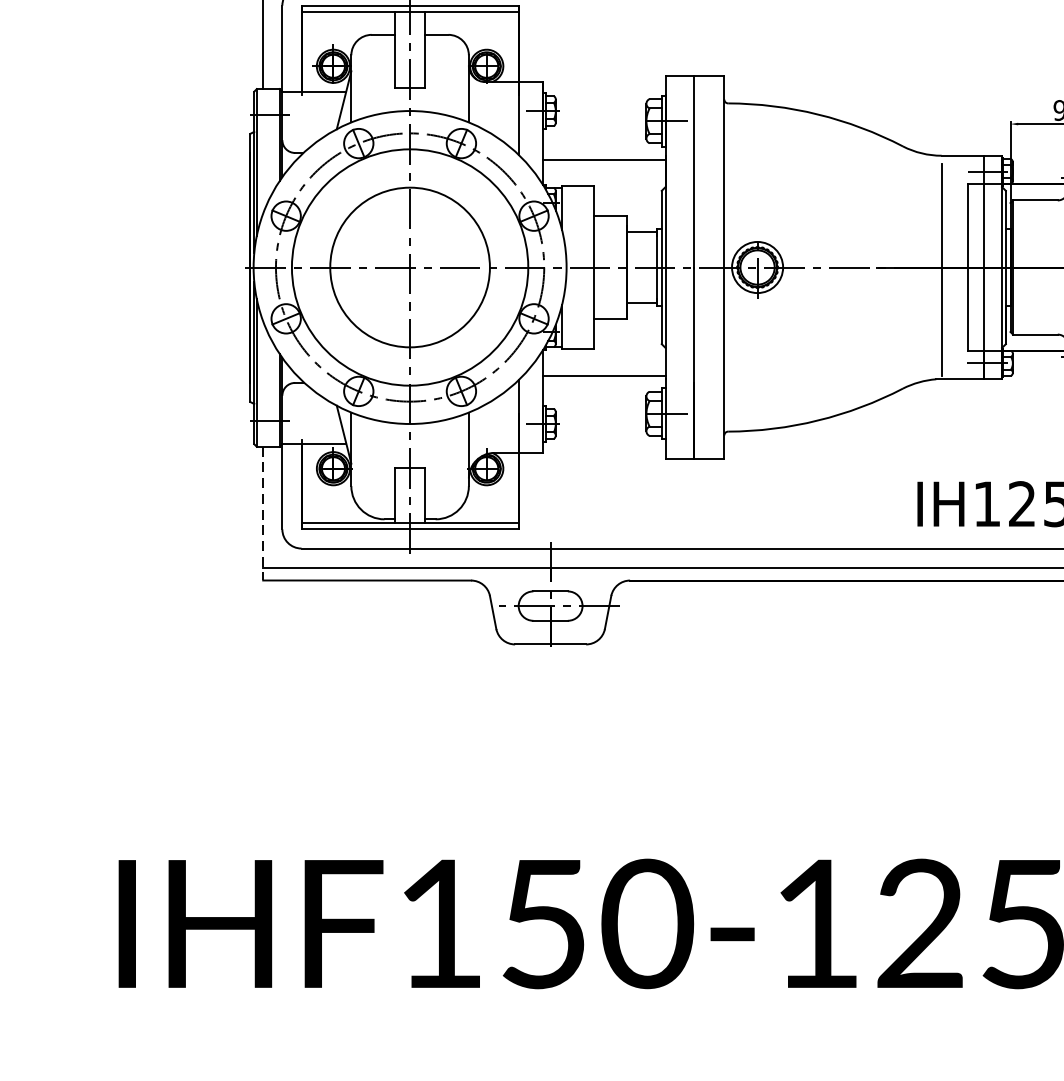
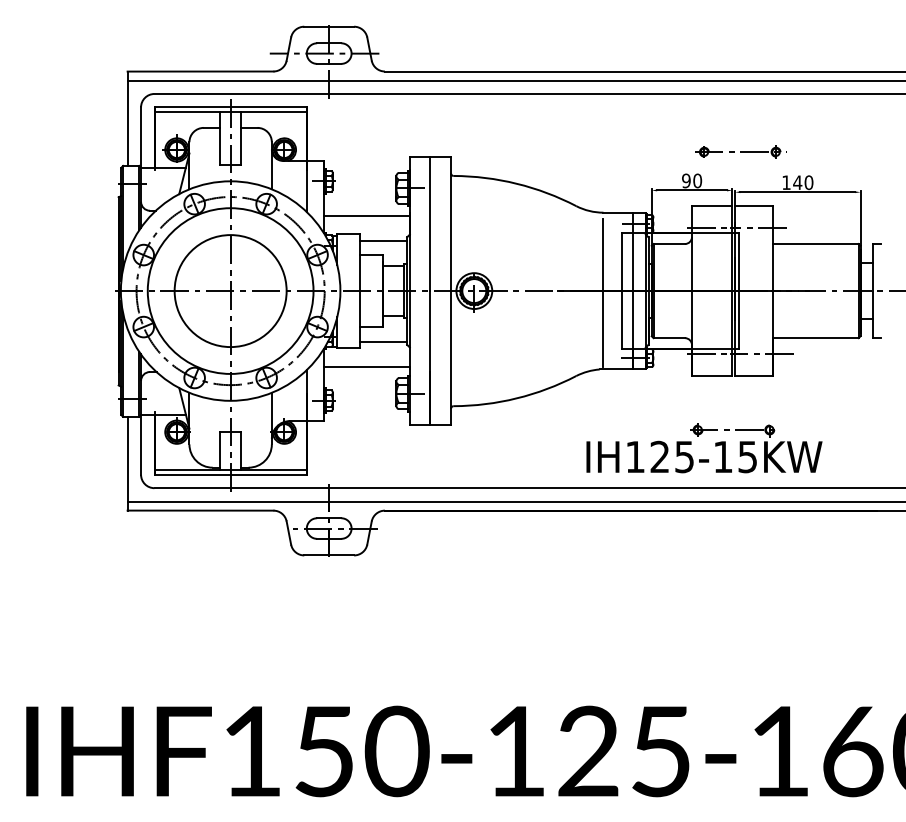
line: (628, 195) -> (383, 240), added
line: (628, 339) -> (383, 341), added
line: (263, 513) -> (127, 463), dashed -> solid

